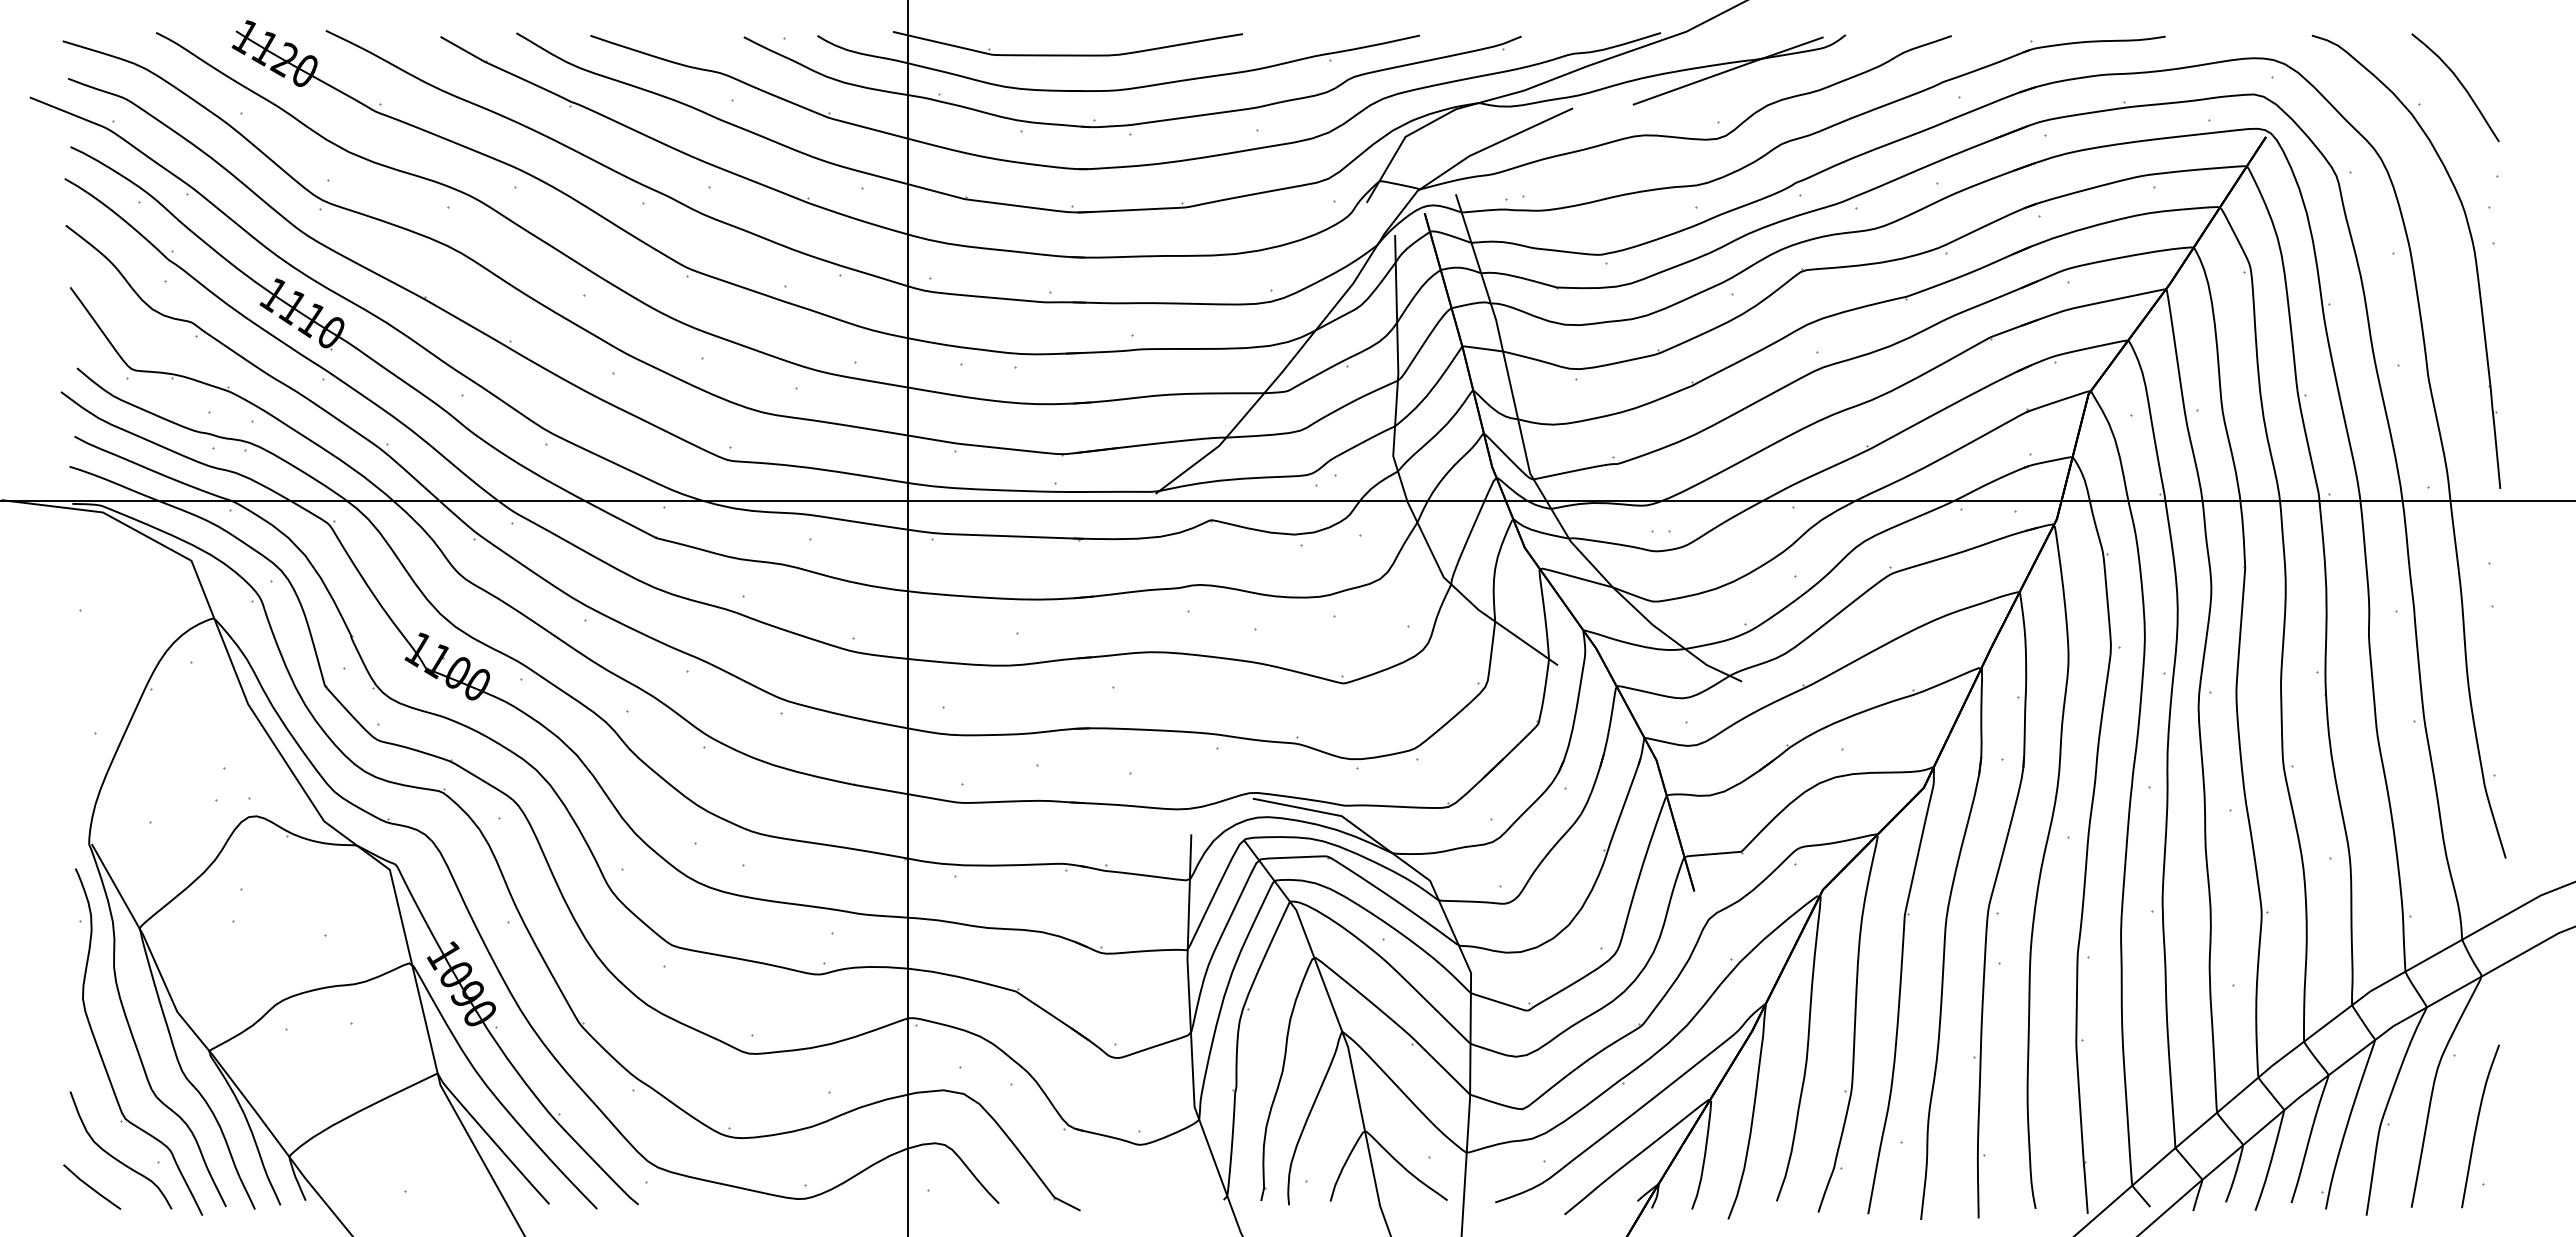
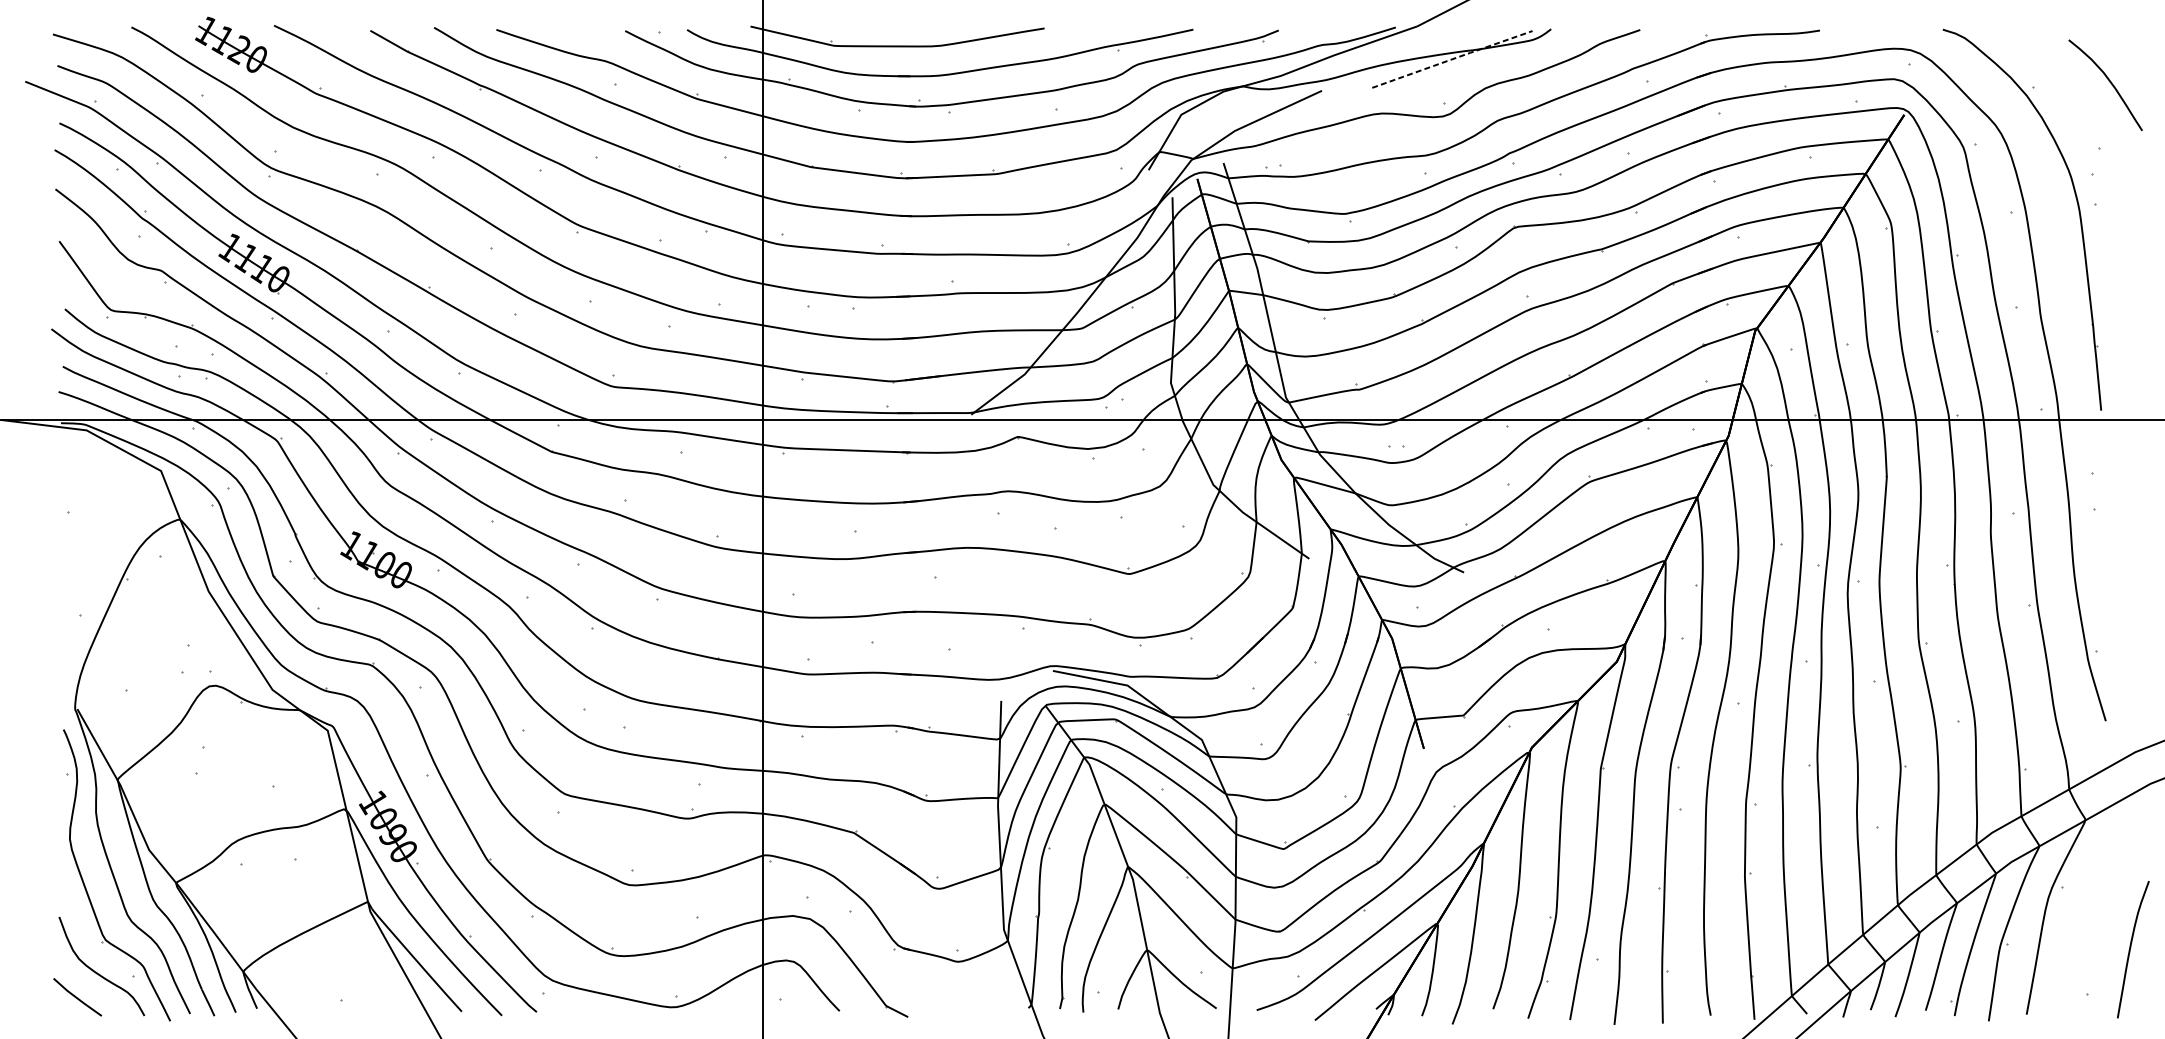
line: (1729, 70) -> (1453, 59), solid -> dashed
curve: (2460, 84) -> (2109, 82), moved
curve: (2477, 1126) -> (2130, 949), moved

